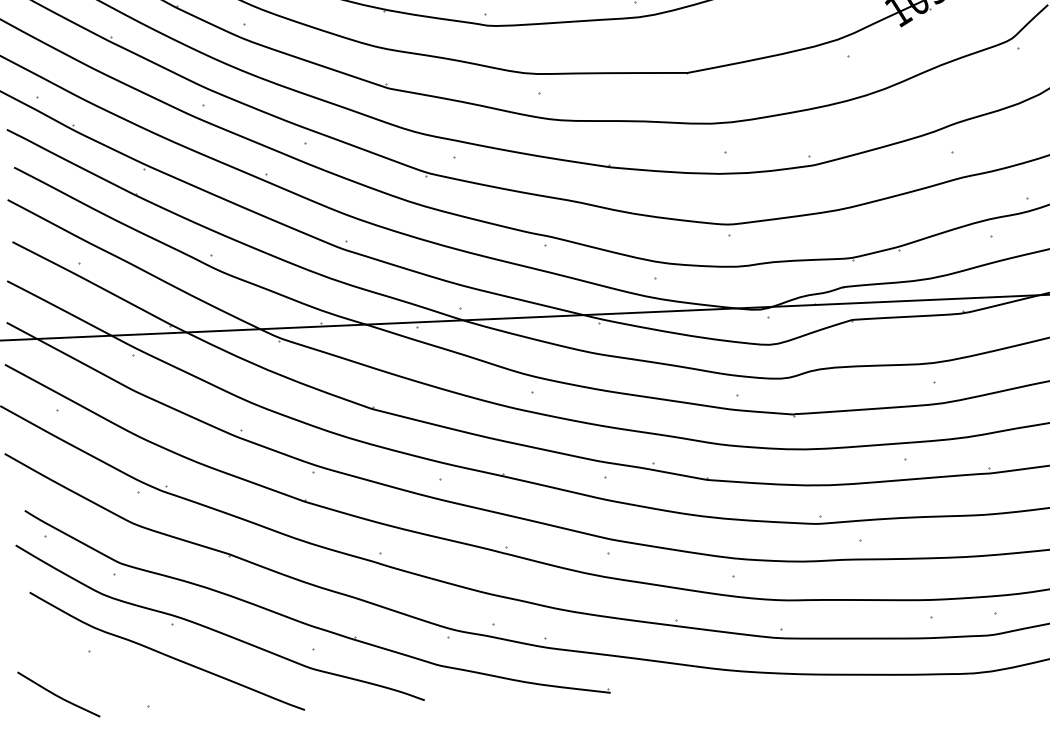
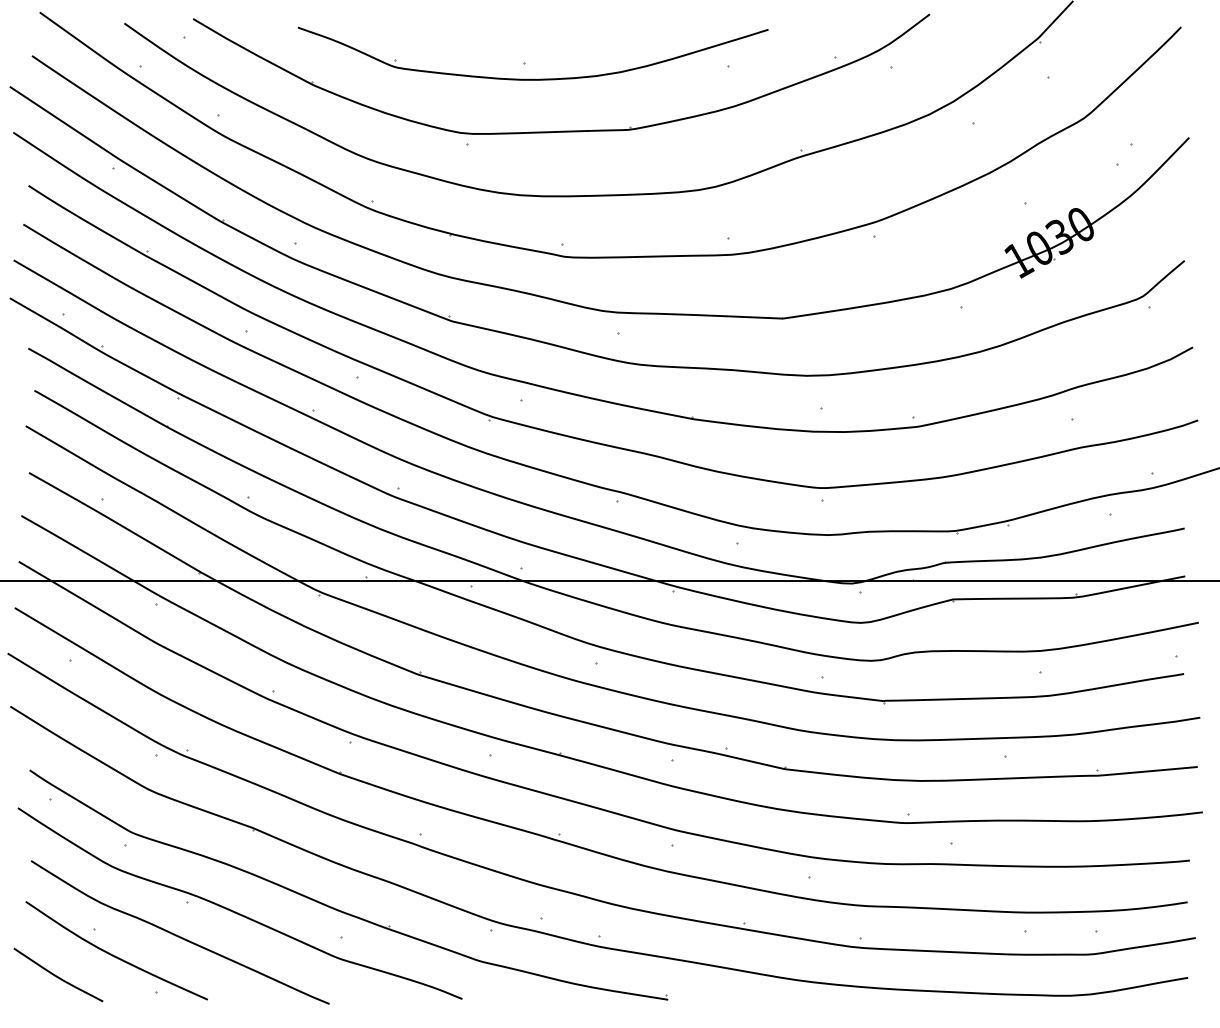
curve: (107, 673) -> (113, 954), added

